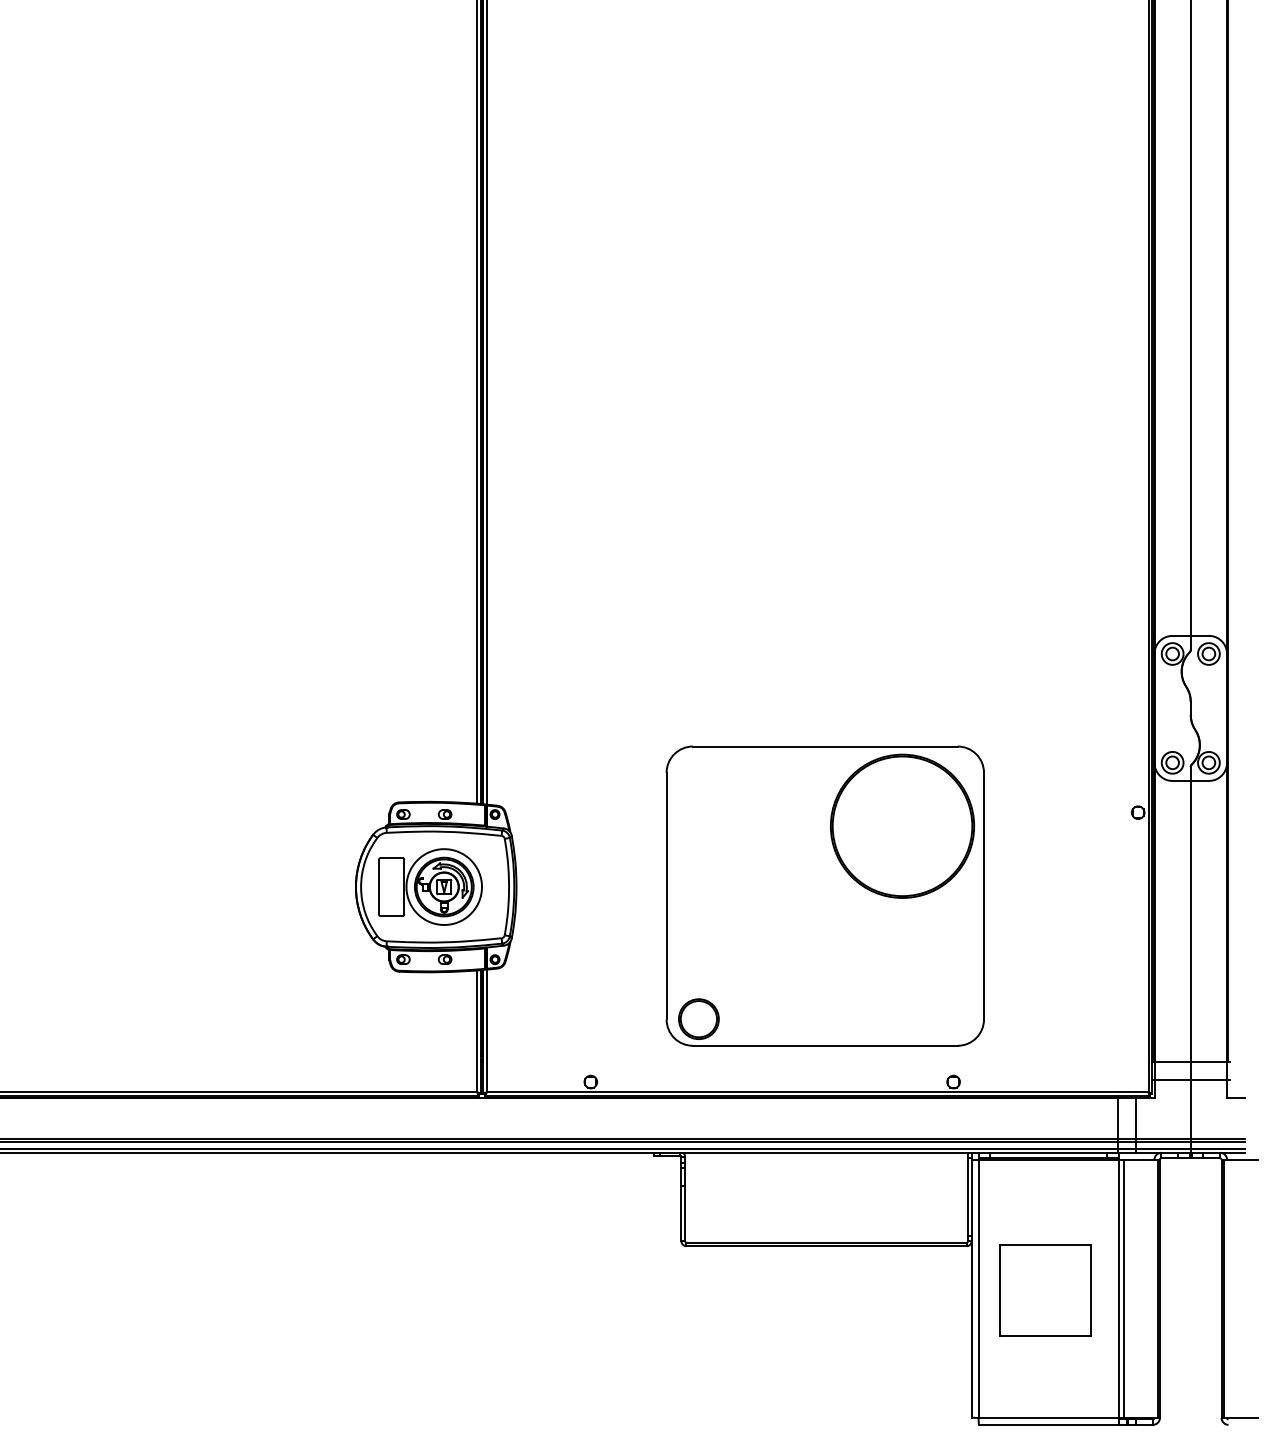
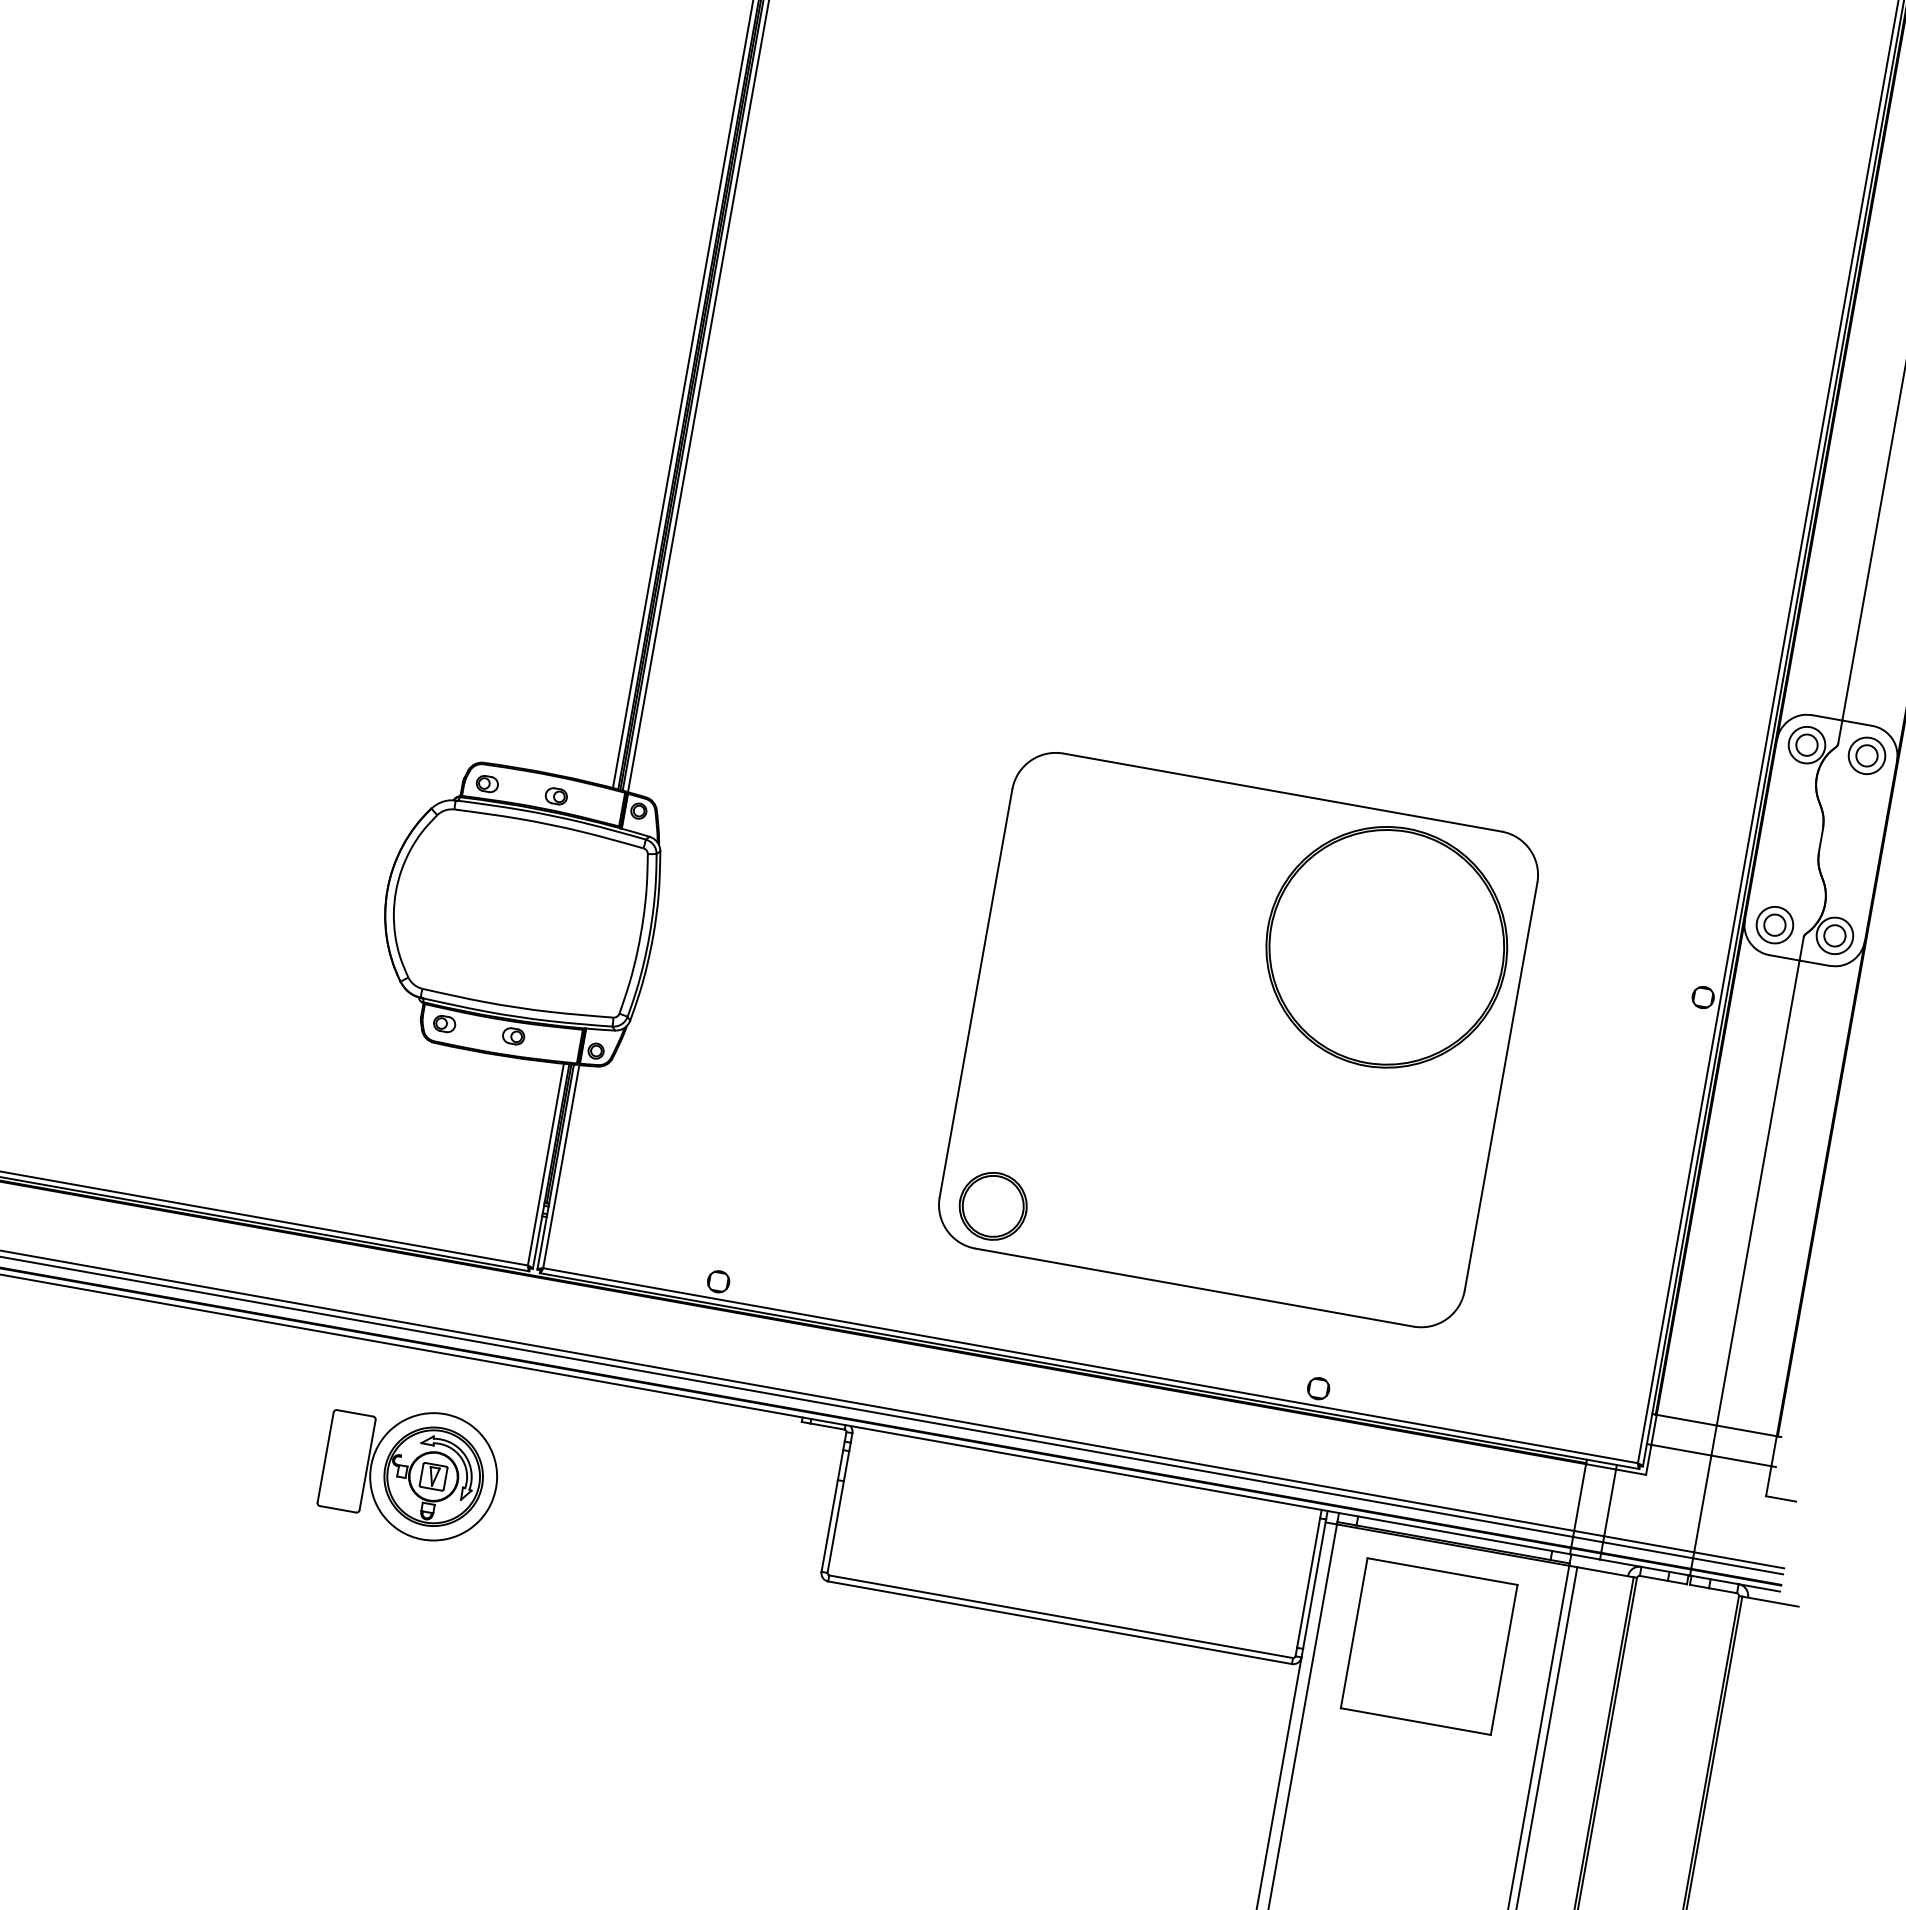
part: (430, 886) -> (411, 1471), moved
part: (824, 895) -> (1237, 1038), moved
part: (1045, 1290) -> (1429, 1646), moved

